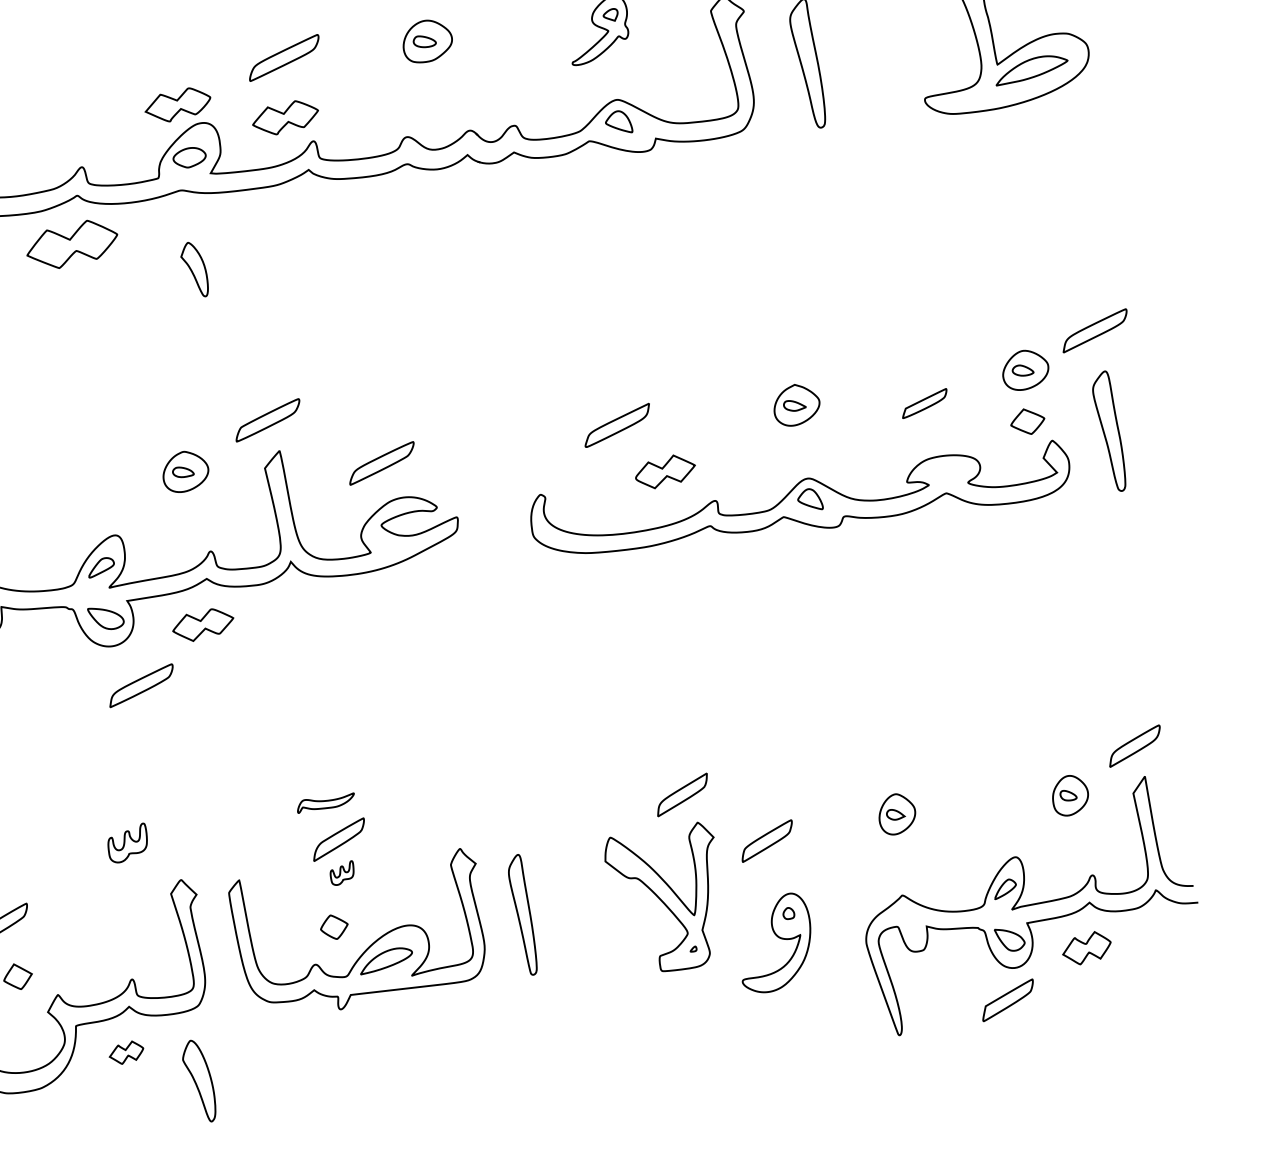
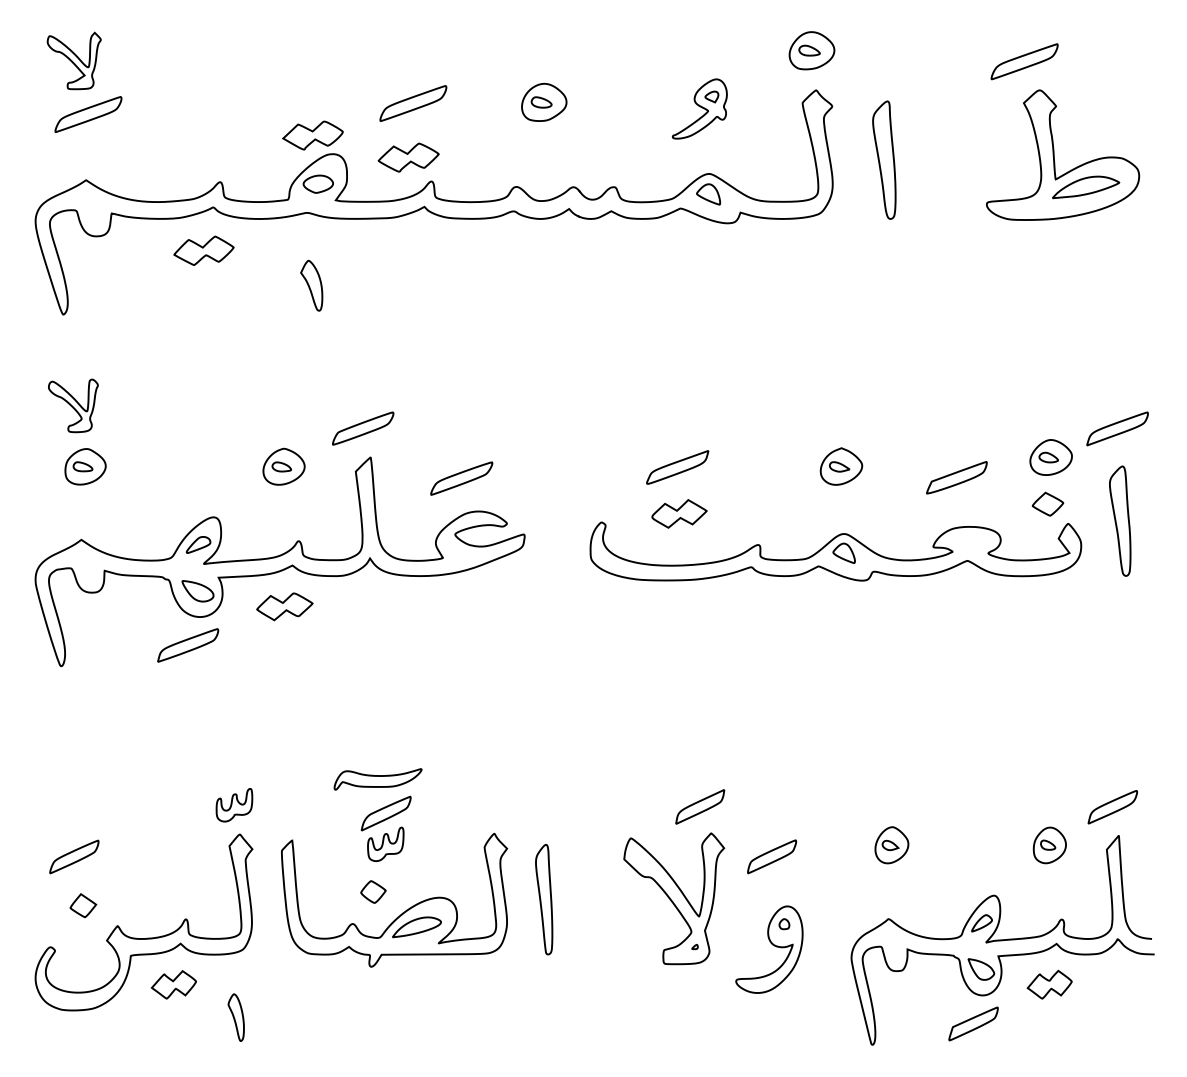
part: (71, 244) -> (203, 250), size x0.71
part: (924, 403) -> (956, 477), size x1.43
part: (665, 471) -> (679, 513), moved
part: (141, 685) -> (188, 645), moved
part: (325, 803) -> (377, 779), size x1.67
part: (127, 843) -> (234, 805), moved
part: (341, 872) -> (385, 843), size x1.67
part: (126, 1052) -> (173, 984), size x1.43
part: (198, 1081) -> (235, 1017), size x0.62

